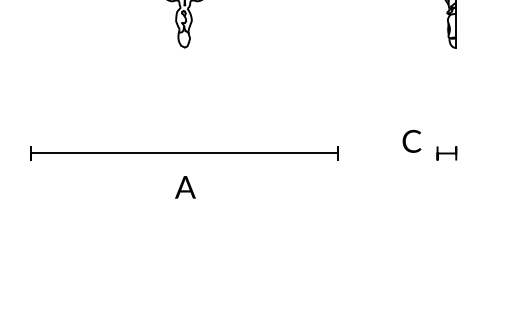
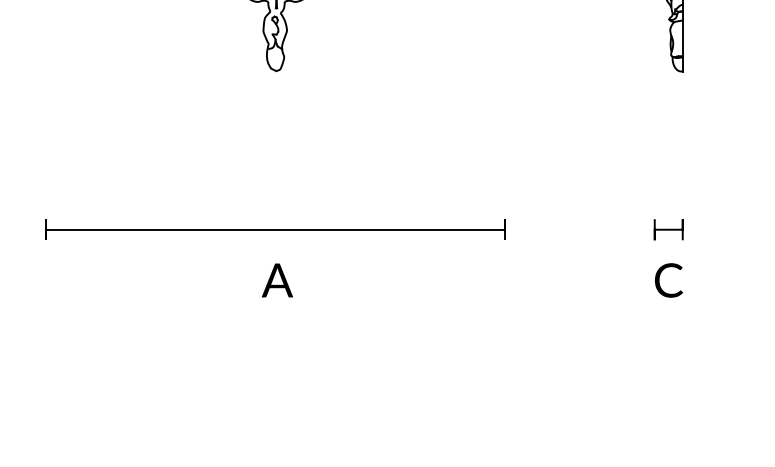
text: (411, 140) -> (668, 279), moved

